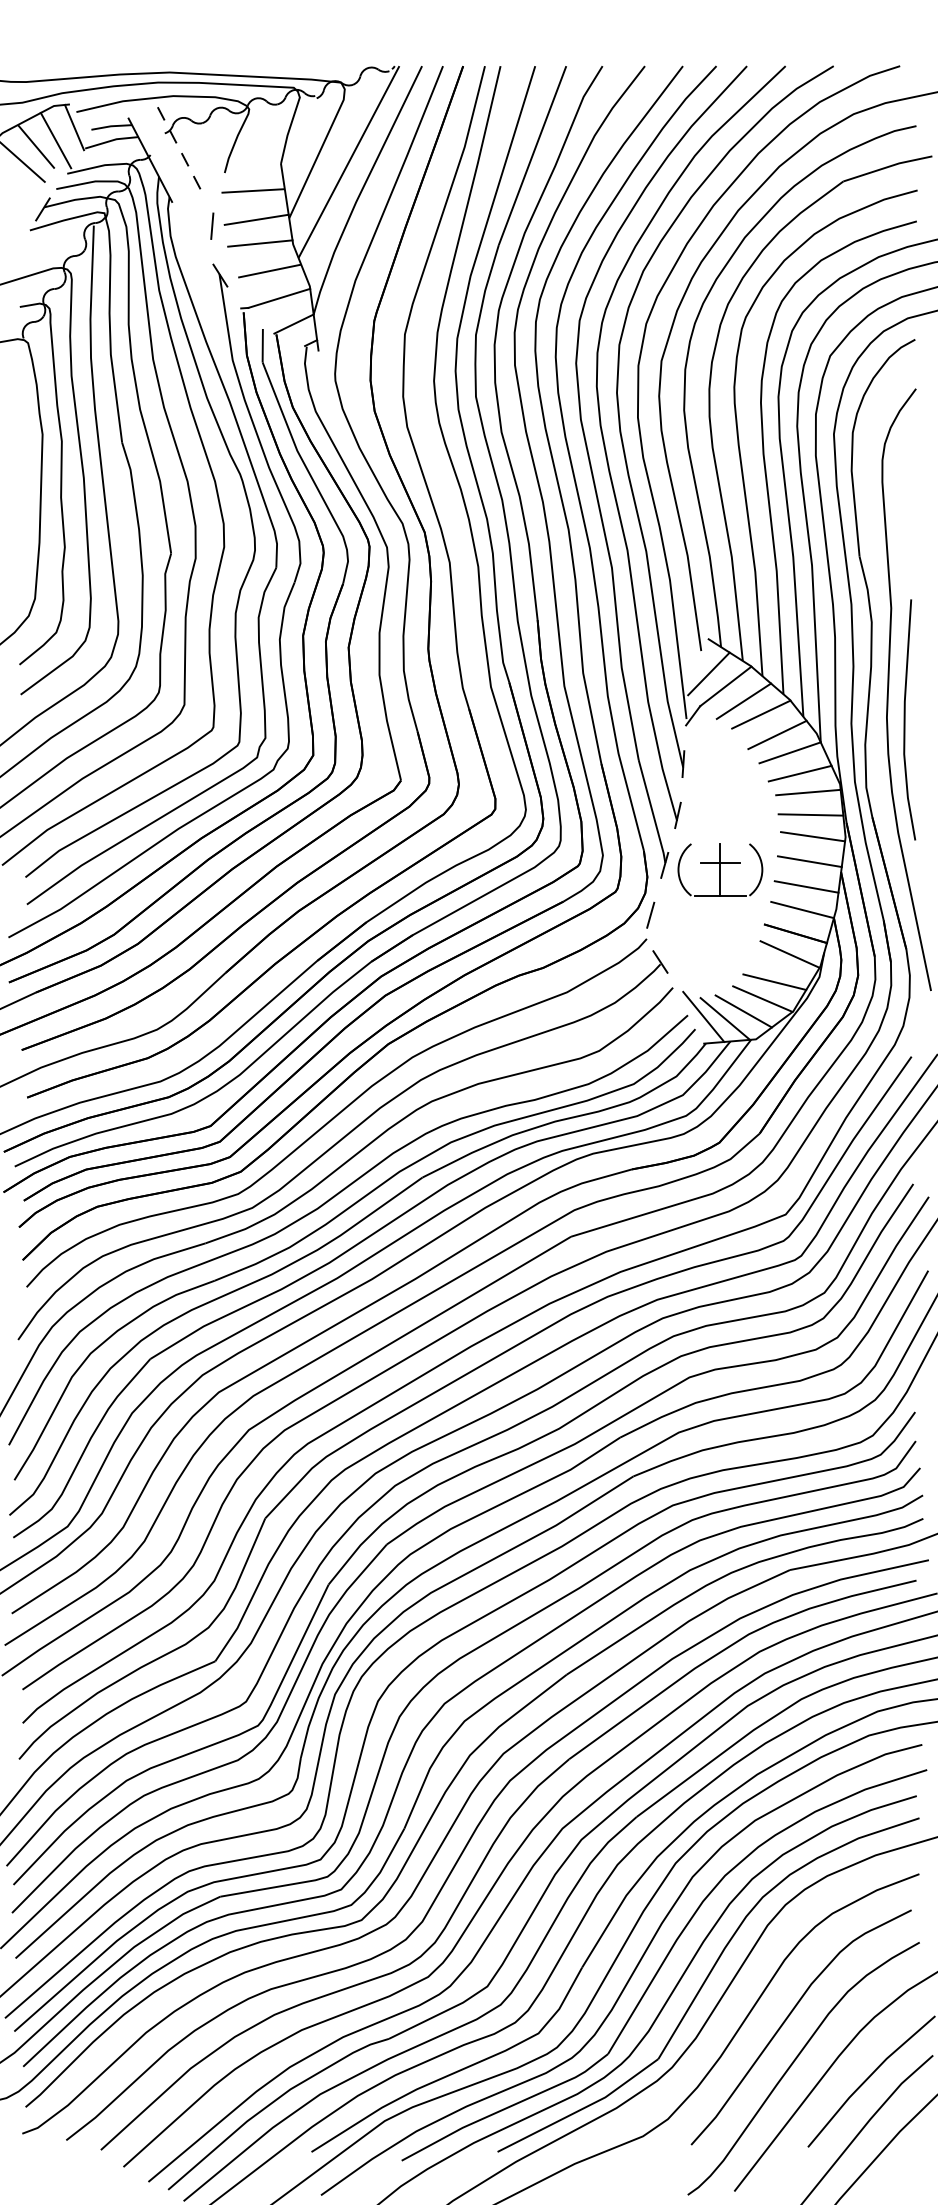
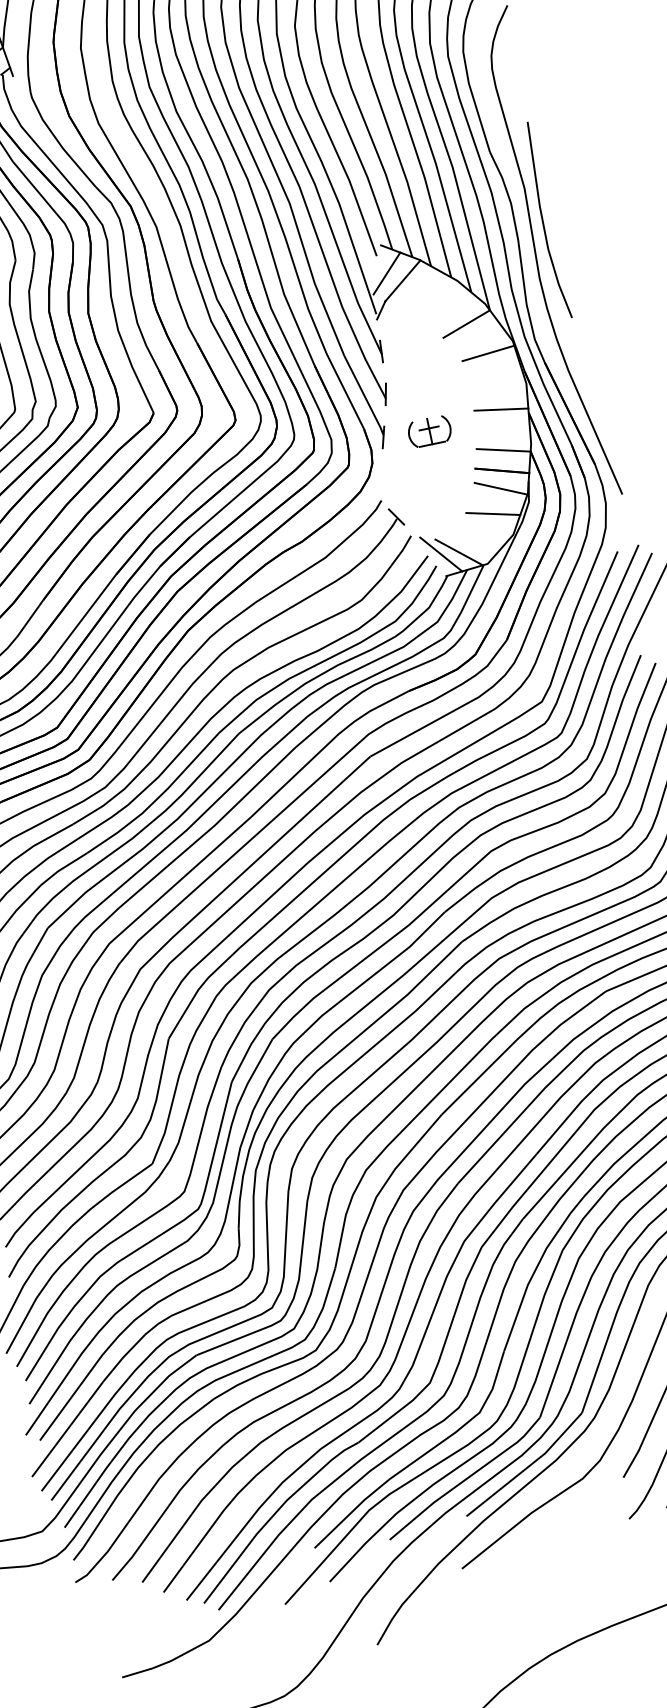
line: (743, 700) -> (419, 289), removed
line: (761, 714) -> (436, 297), removed
line: (905, 719) -> (543, 220), moved
line: (777, 734) -> (453, 311), removed
line: (799, 773) -> (477, 339), removed
line: (810, 814) -> (493, 370), removed
line: (813, 836) -> (500, 388), removed
part: (720, 869) -> (429, 431), size x0.6
line: (806, 886) -> (502, 430), removed
line: (650, 914) -> (380, 479), removed
line: (762, 998) -> (486, 529), removed
line: (743, 1011) -> (472, 543), removed

